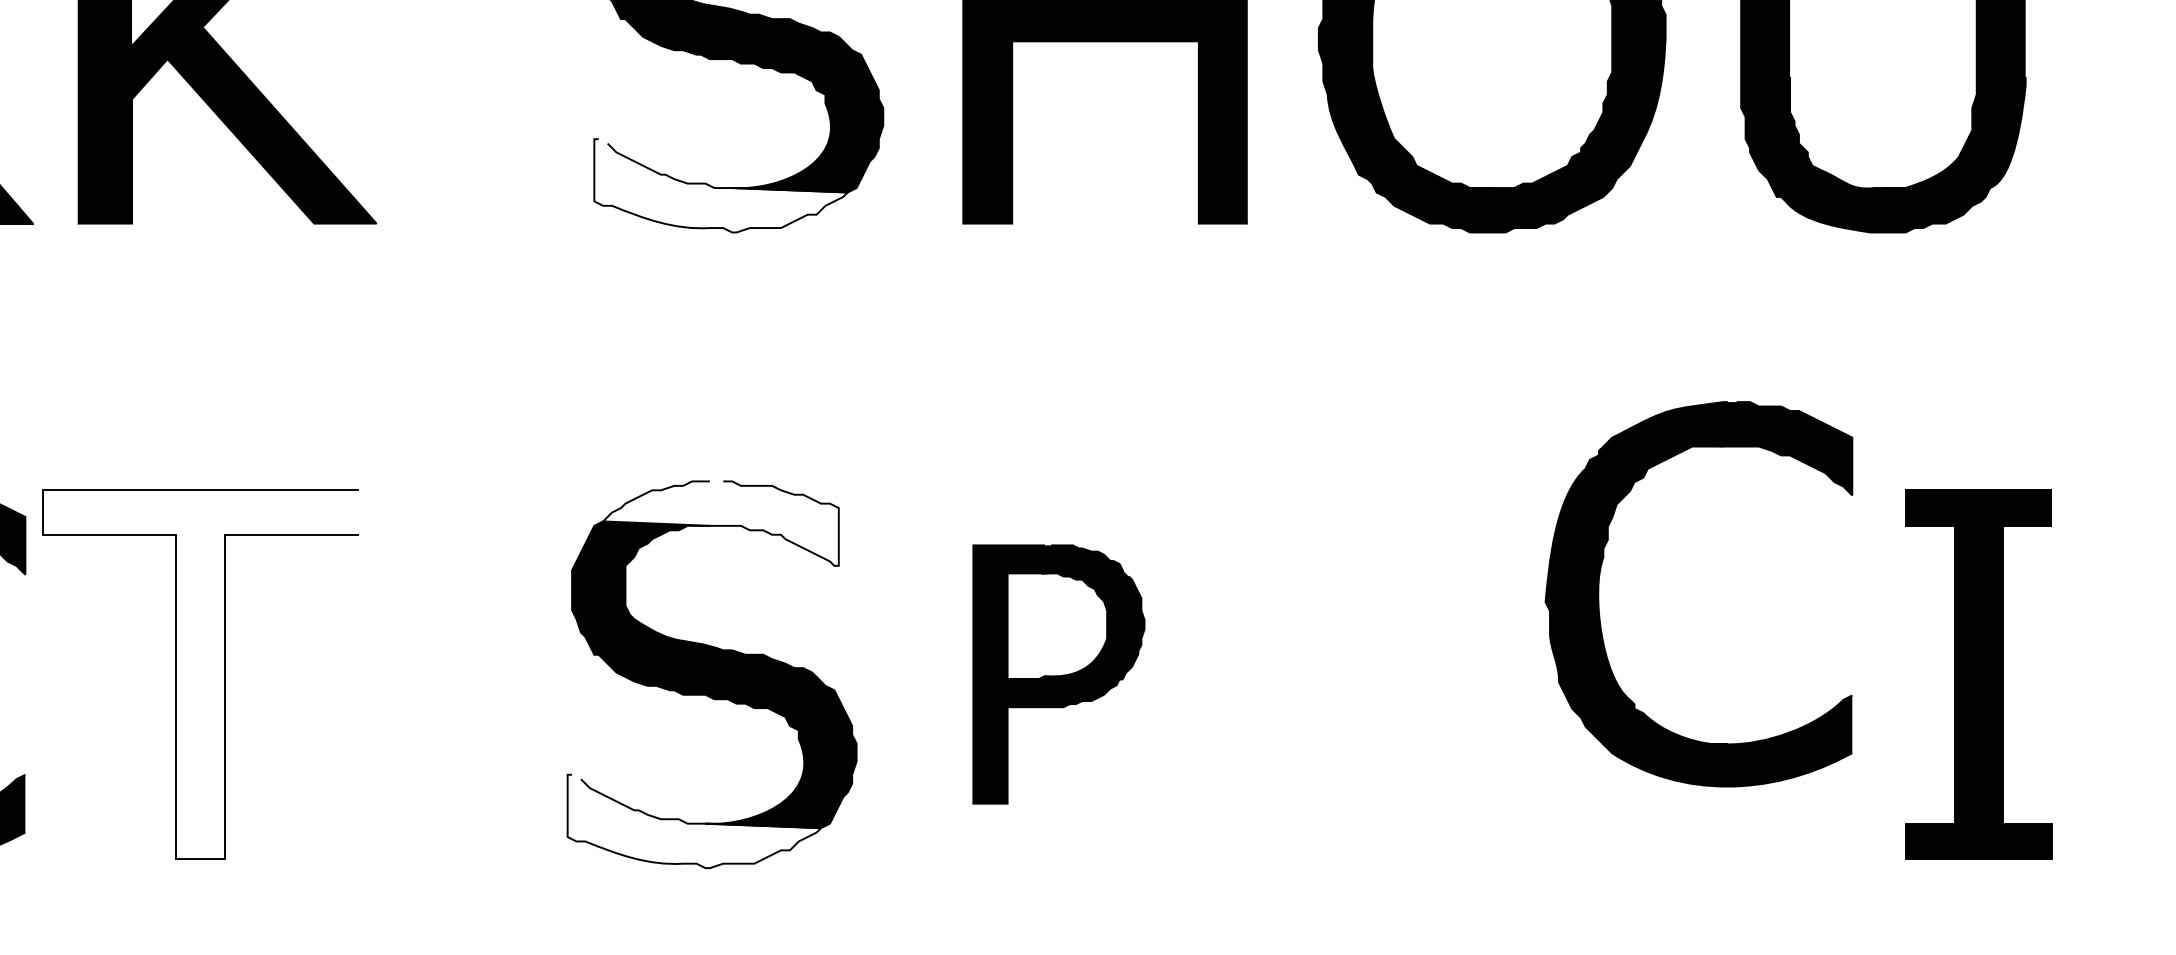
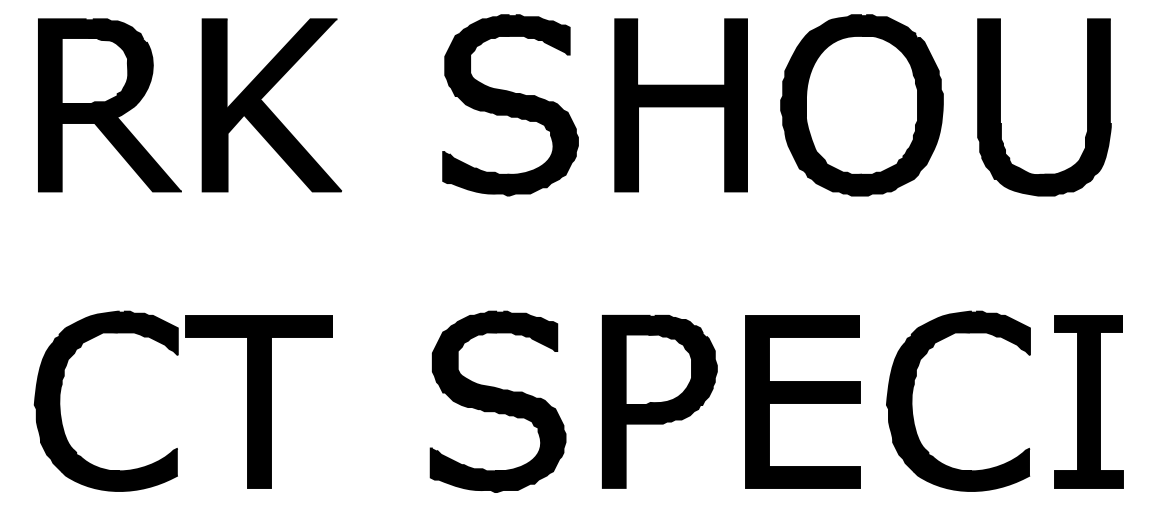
fill: (721, 185) -> (502, 173), added
fill: (721, 523) -> (502, 331), added
part: (1602, 573) -> (913, 391), moved
fill: (200, 673) -> (259, 401), added
part: (1058, 673) -> (659, 401), size x1.43
part: (1364, 673) -> (802, 401), added
fill: (693, 821) -> (489, 470), added

